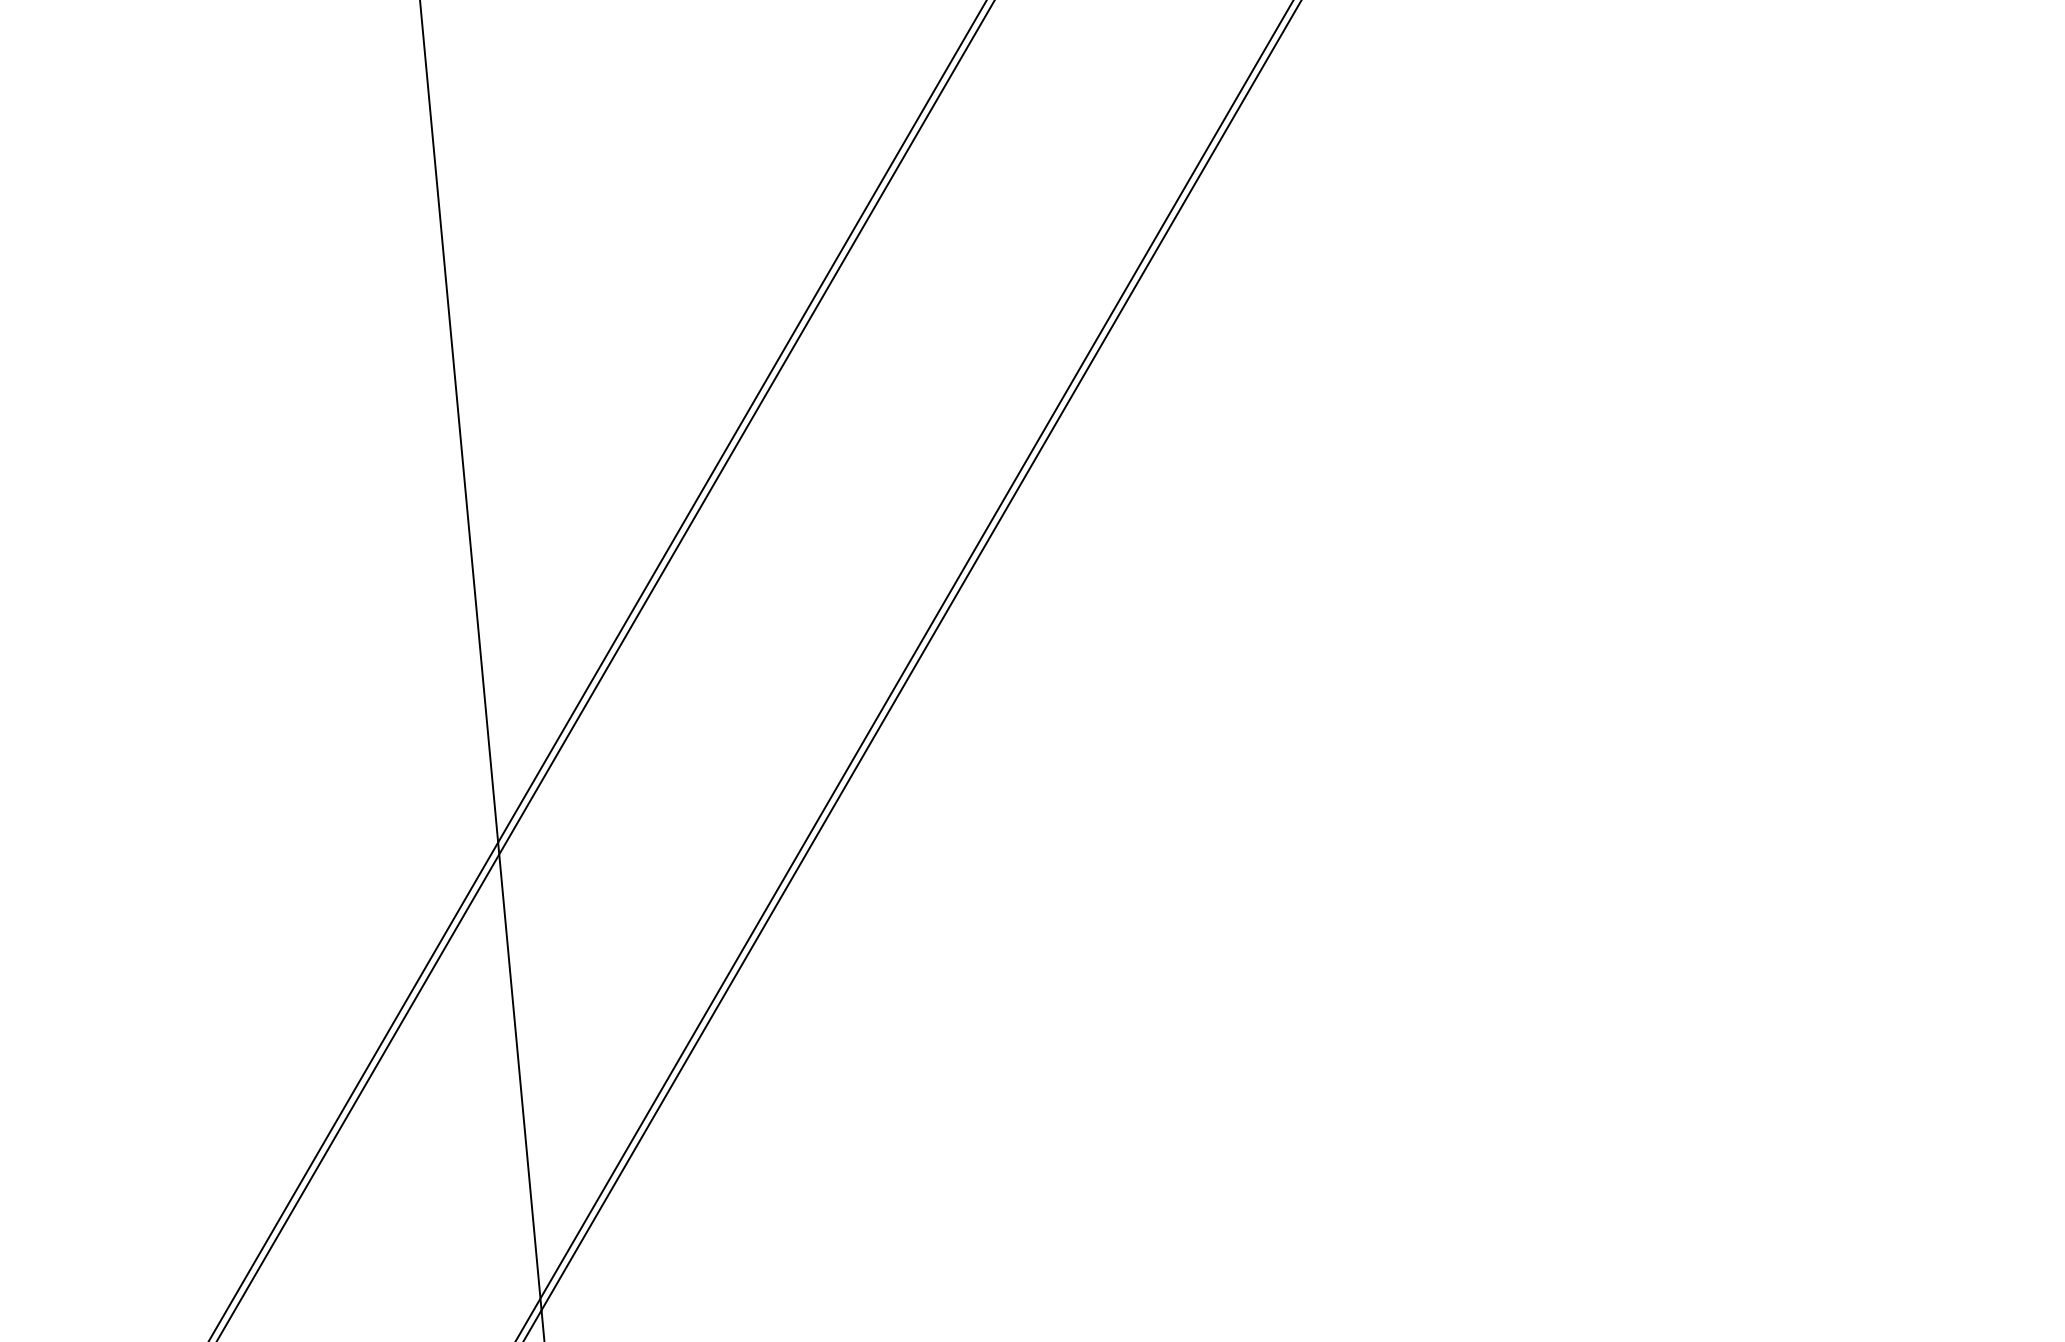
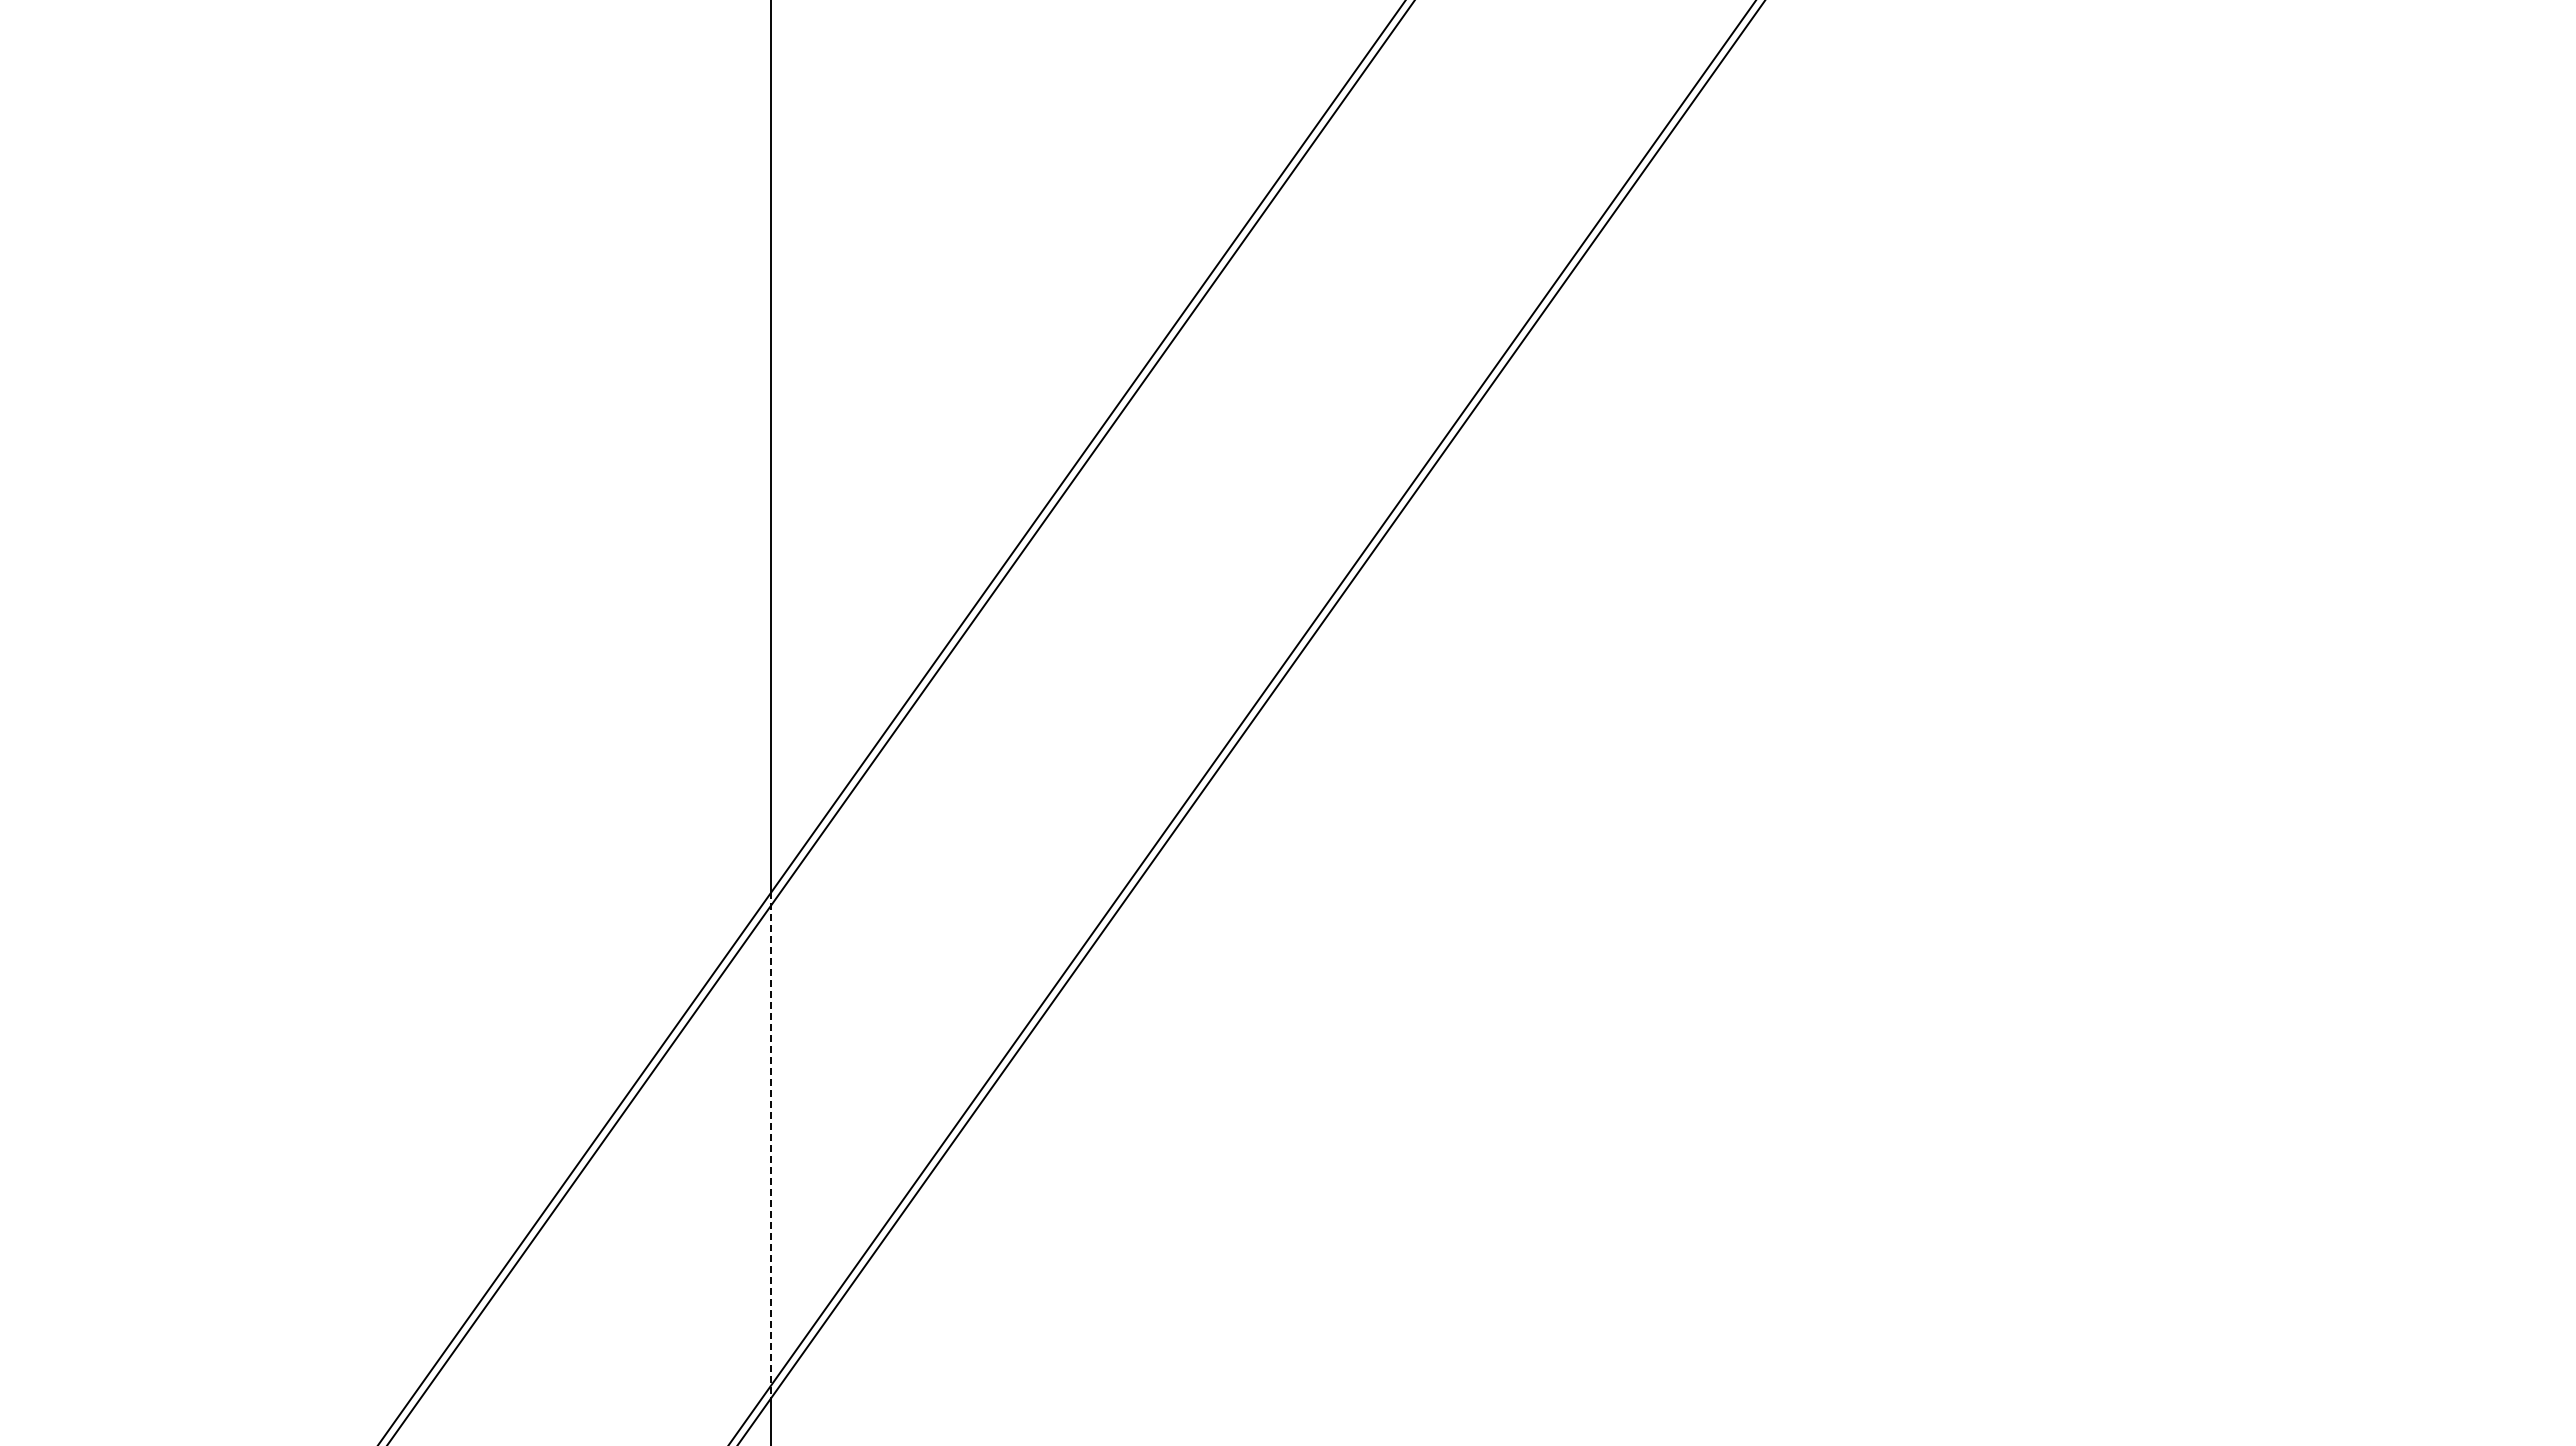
line: (520, 1076) -> (771, 1145), solid -> dashed

